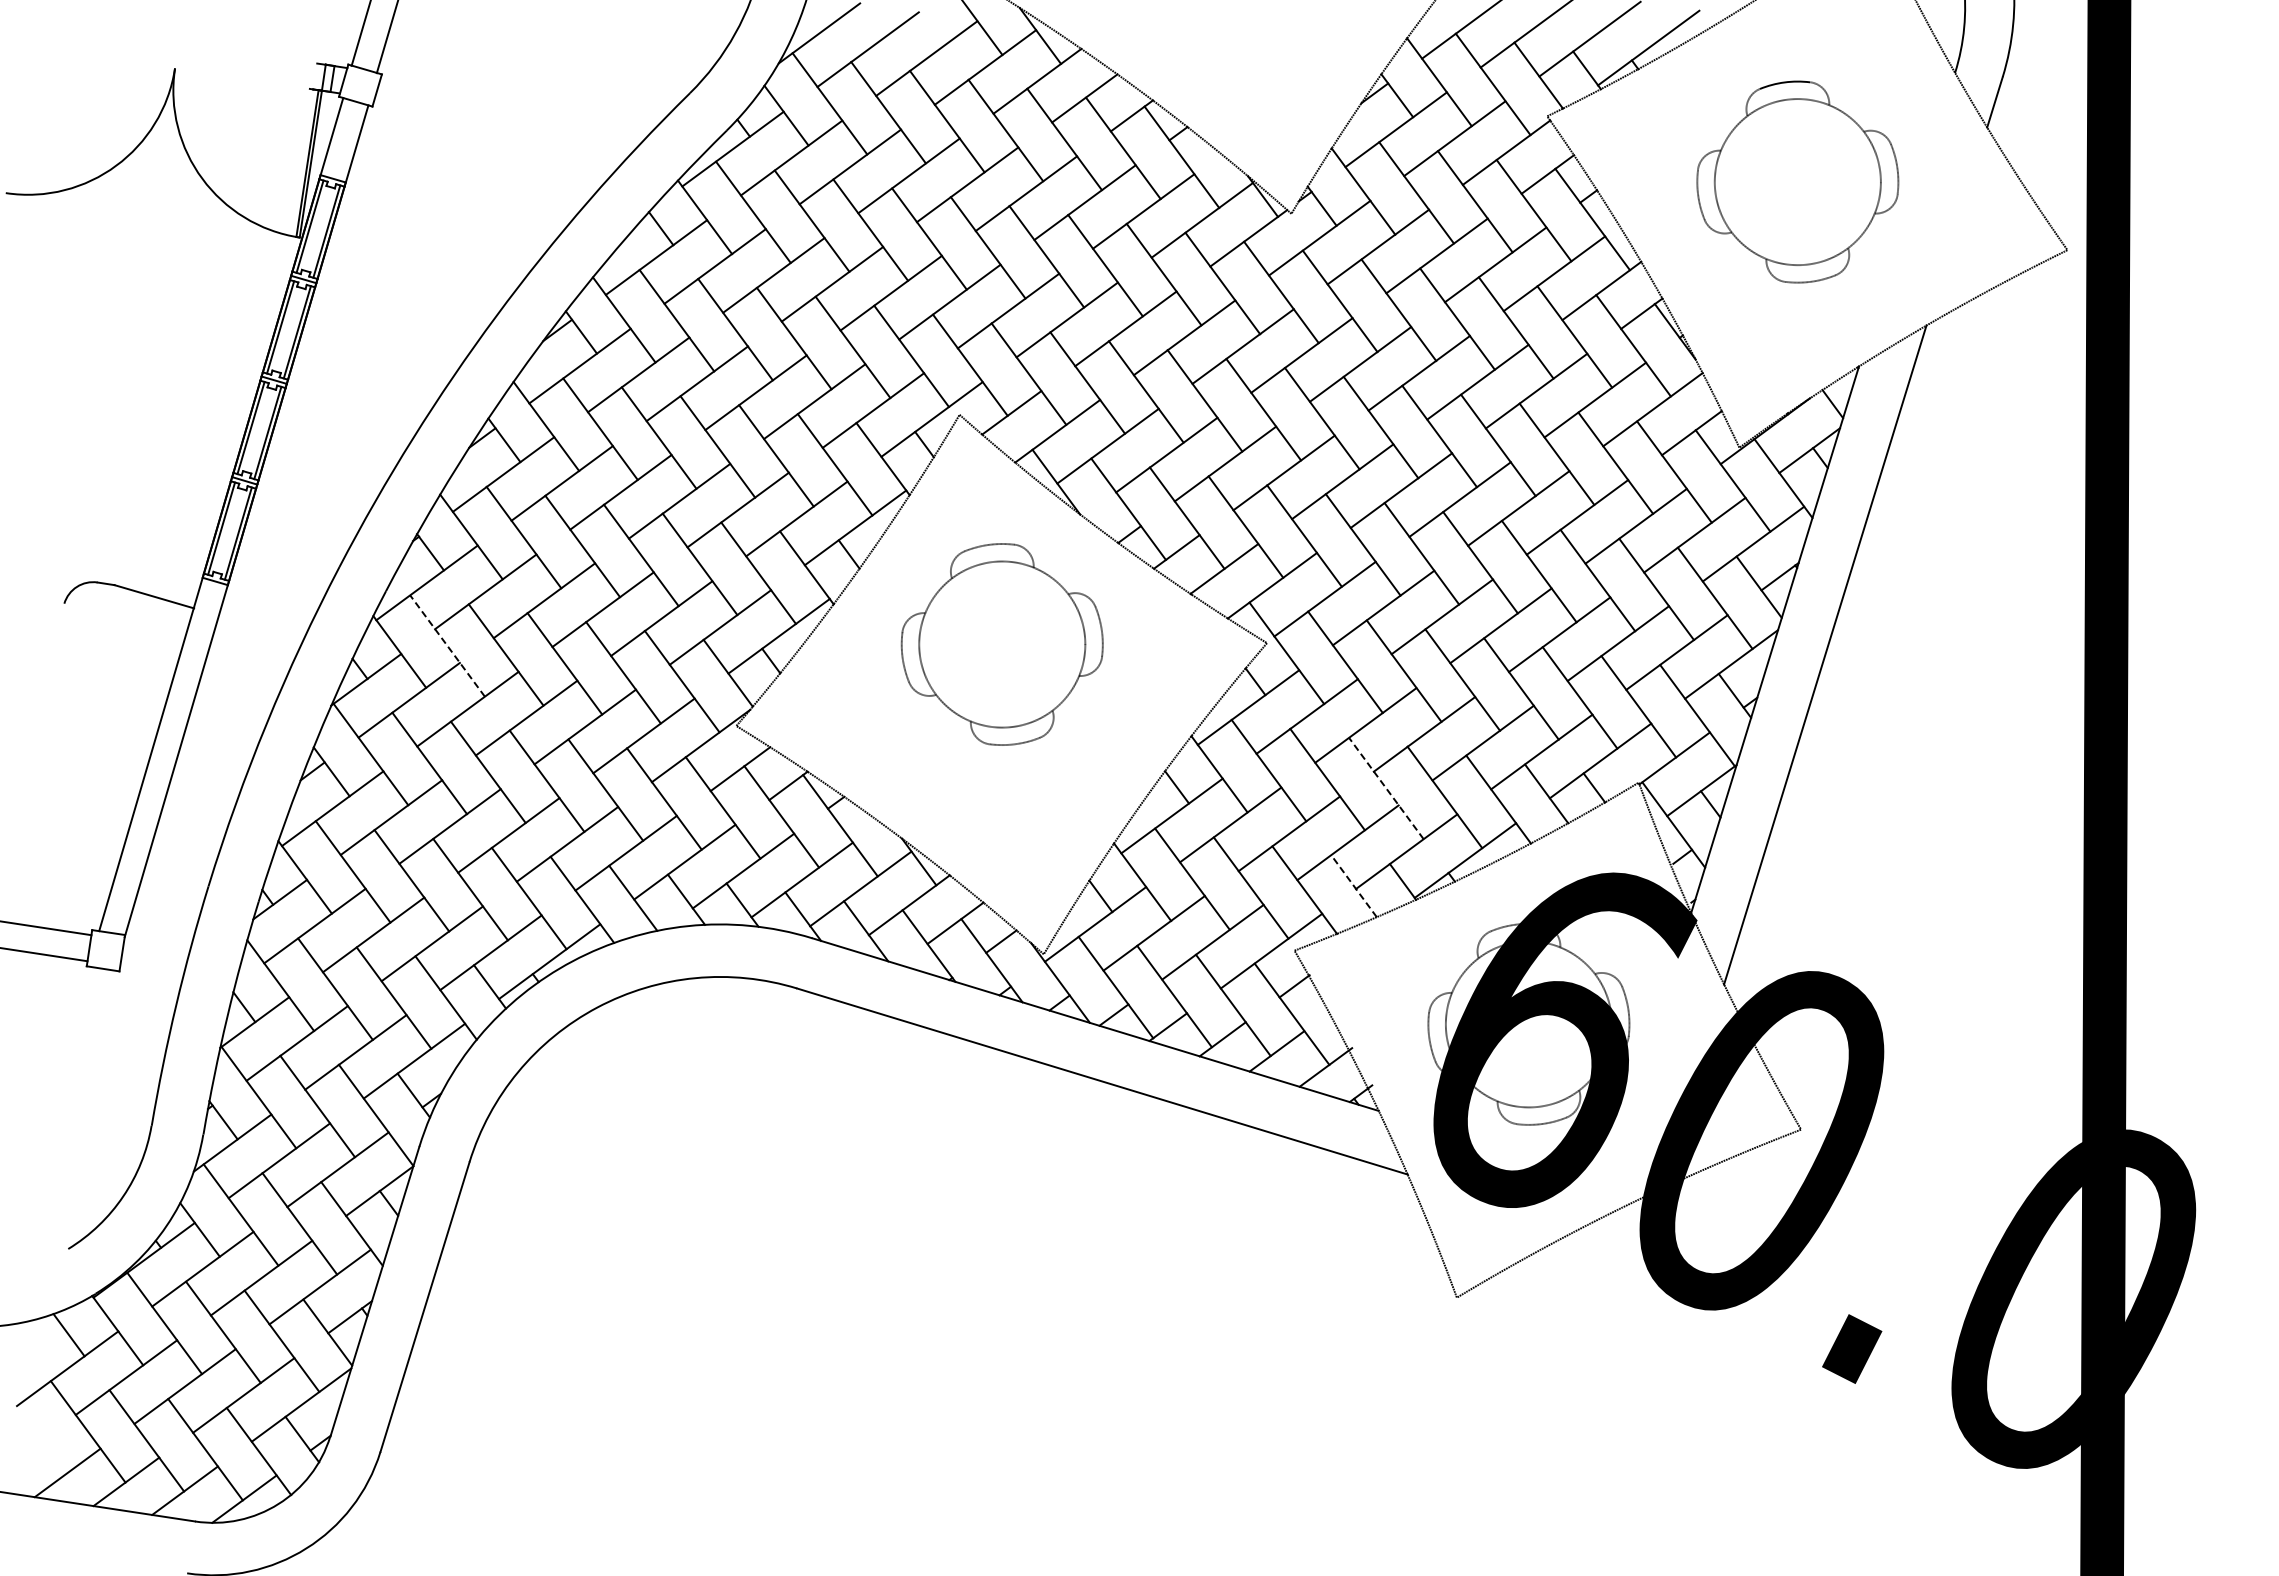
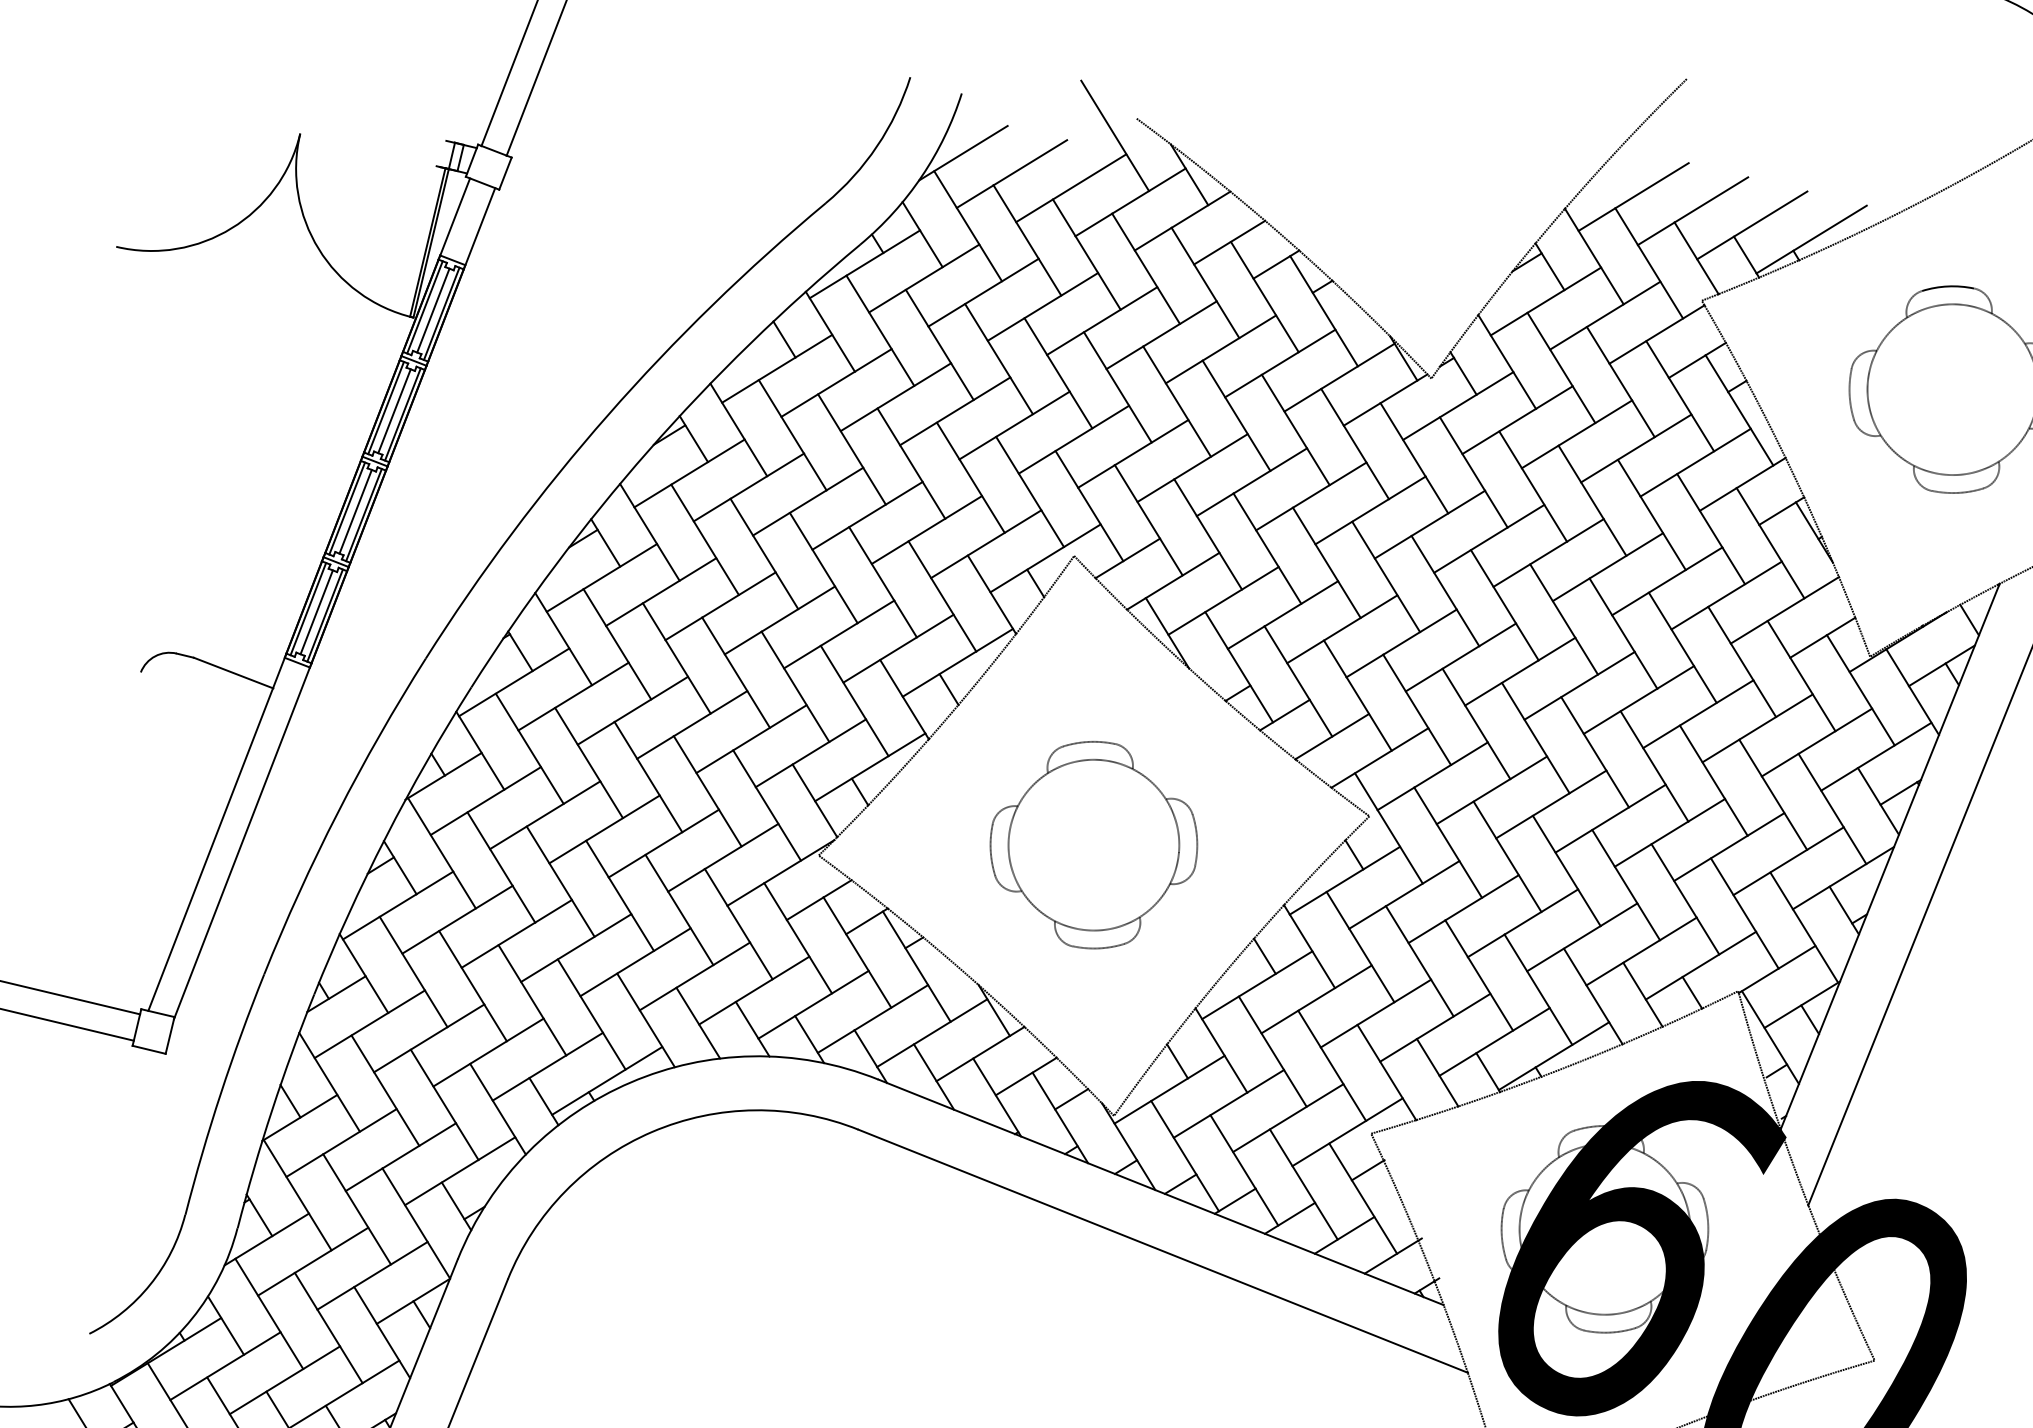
line: (318, 229) -> (433, 310), added
line: (288, 329) -> (394, 410), added
line: (259, 430) -> (355, 511), added
line: (229, 531) -> (316, 612), added
part: (1001, 644) -> (1093, 845), moved
line: (447, 646) -> (529, 749), dashed -> solid
line: (1386, 788) -> (1479, 975), dashed -> solid
line: (1353, 886) -> (1437, 1073), dashed -> solid

